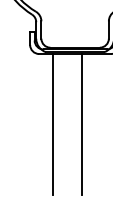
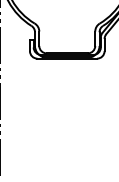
line: (52, 123) -> (48, 116), removed
line: (81, 123) -> (72, 116), removed

